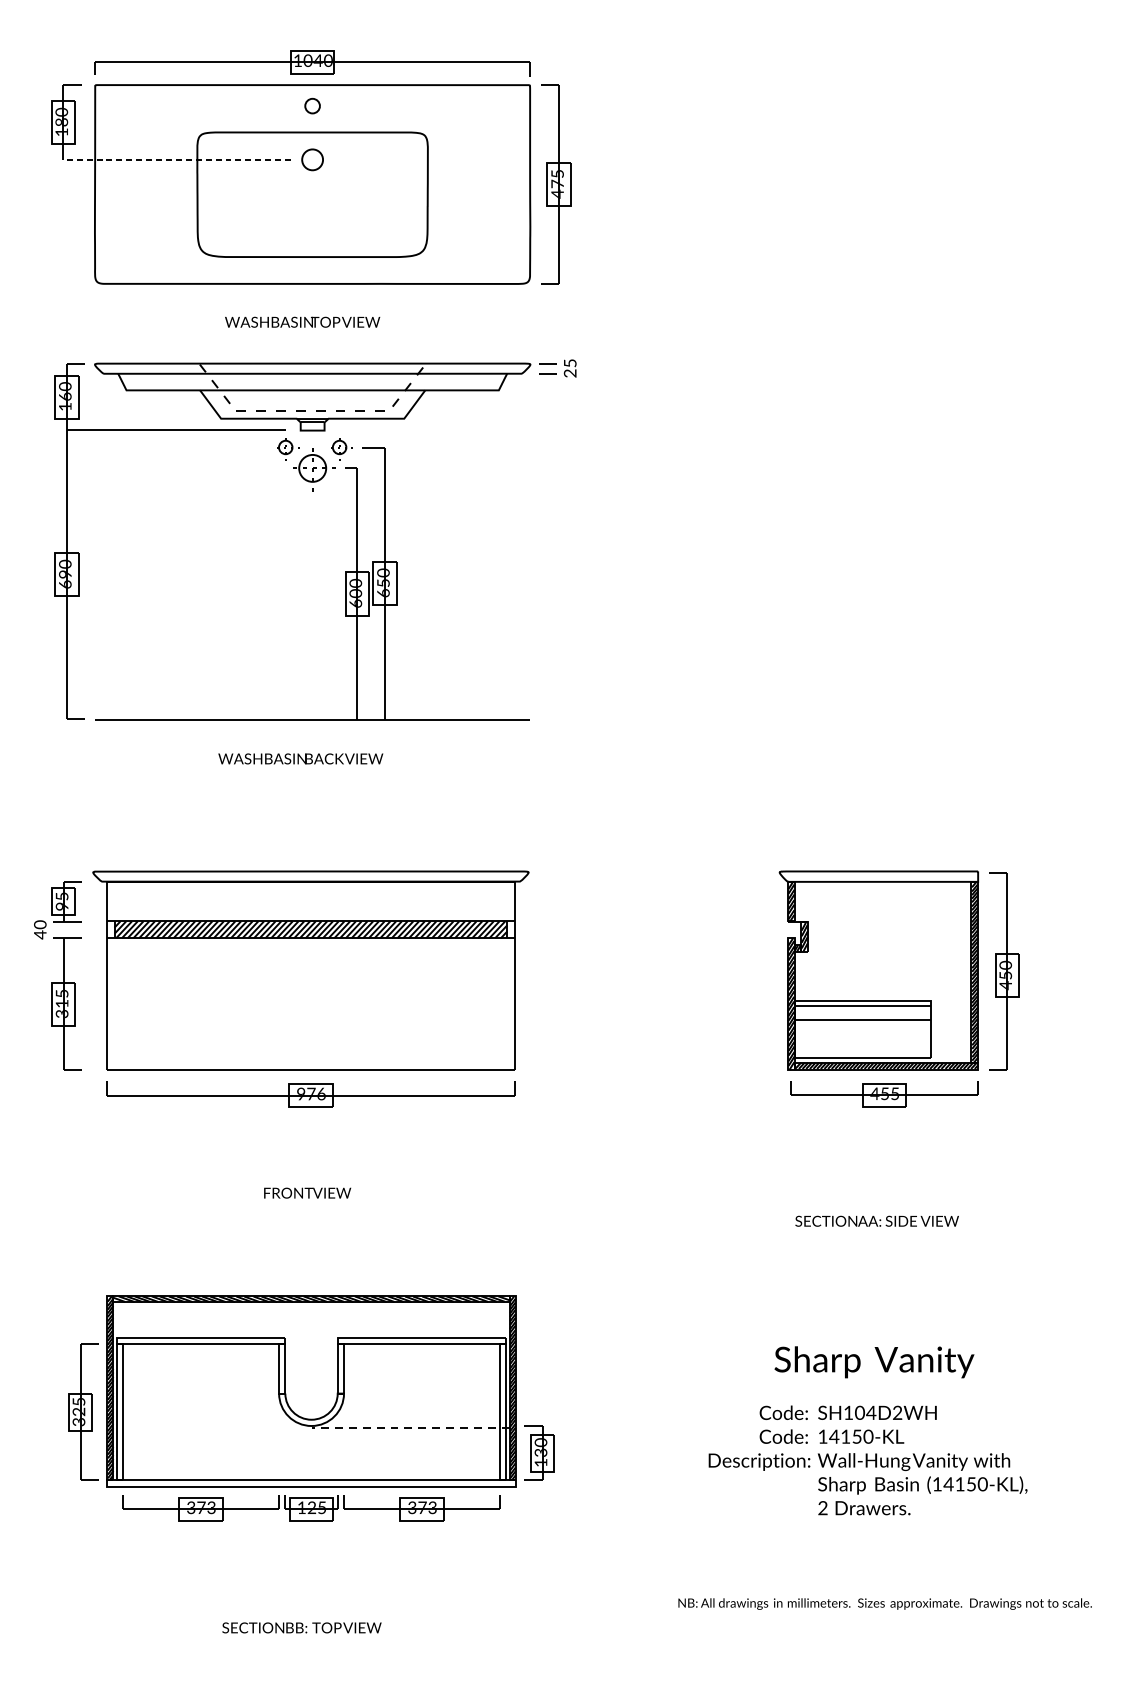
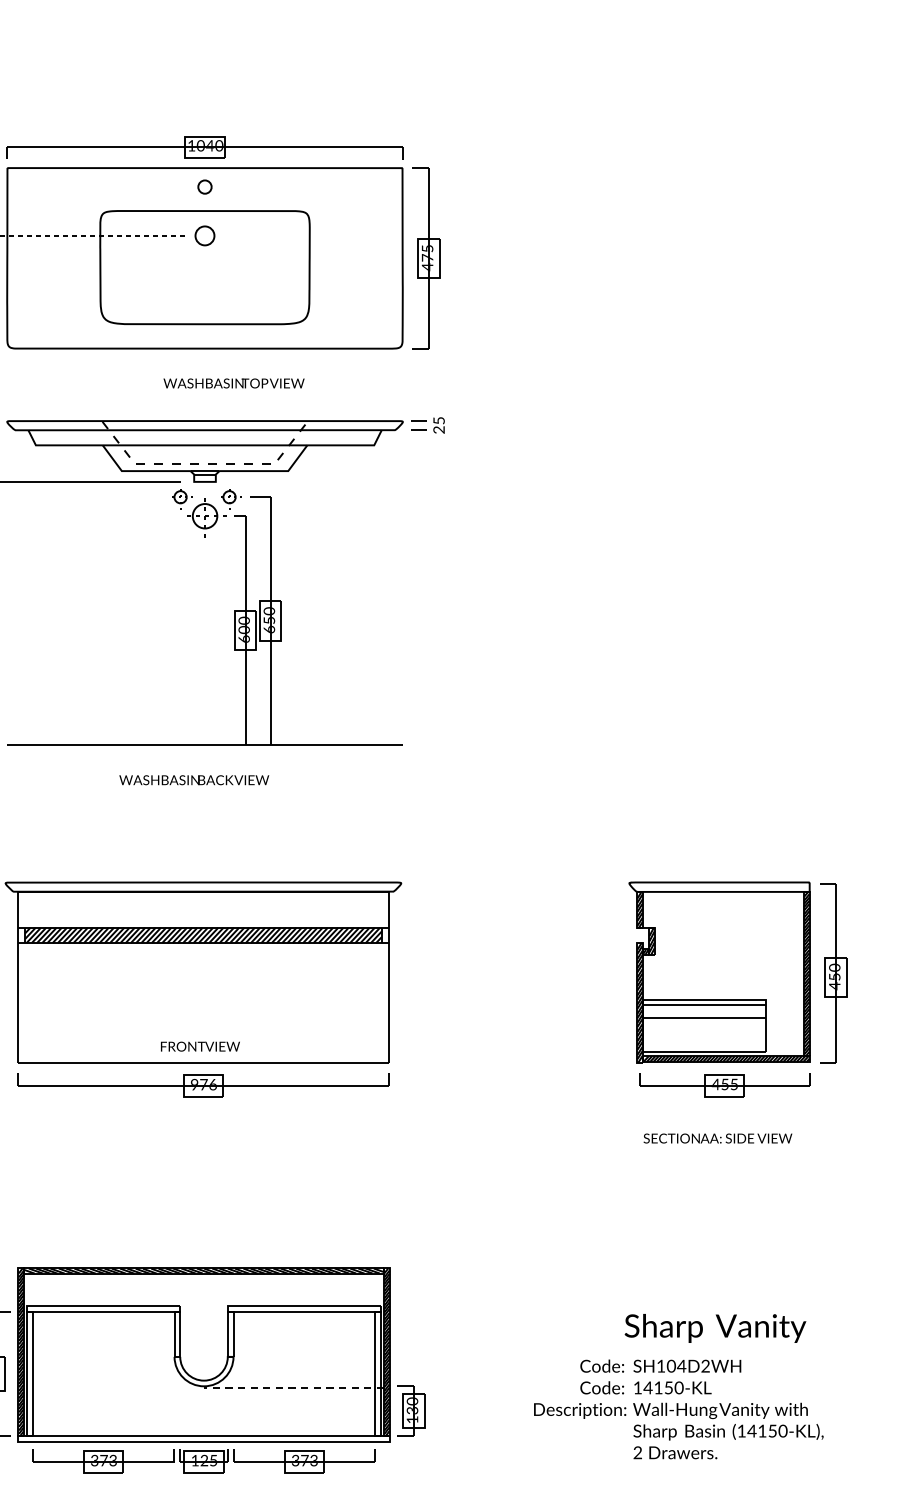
text: (302, 321) -> (233, 382), moved
text: (307, 1192) -> (200, 1046), moved
text: (876, 1220) -> (717, 1137), moved
text: (867, 1460) -> (678, 1409), moved

